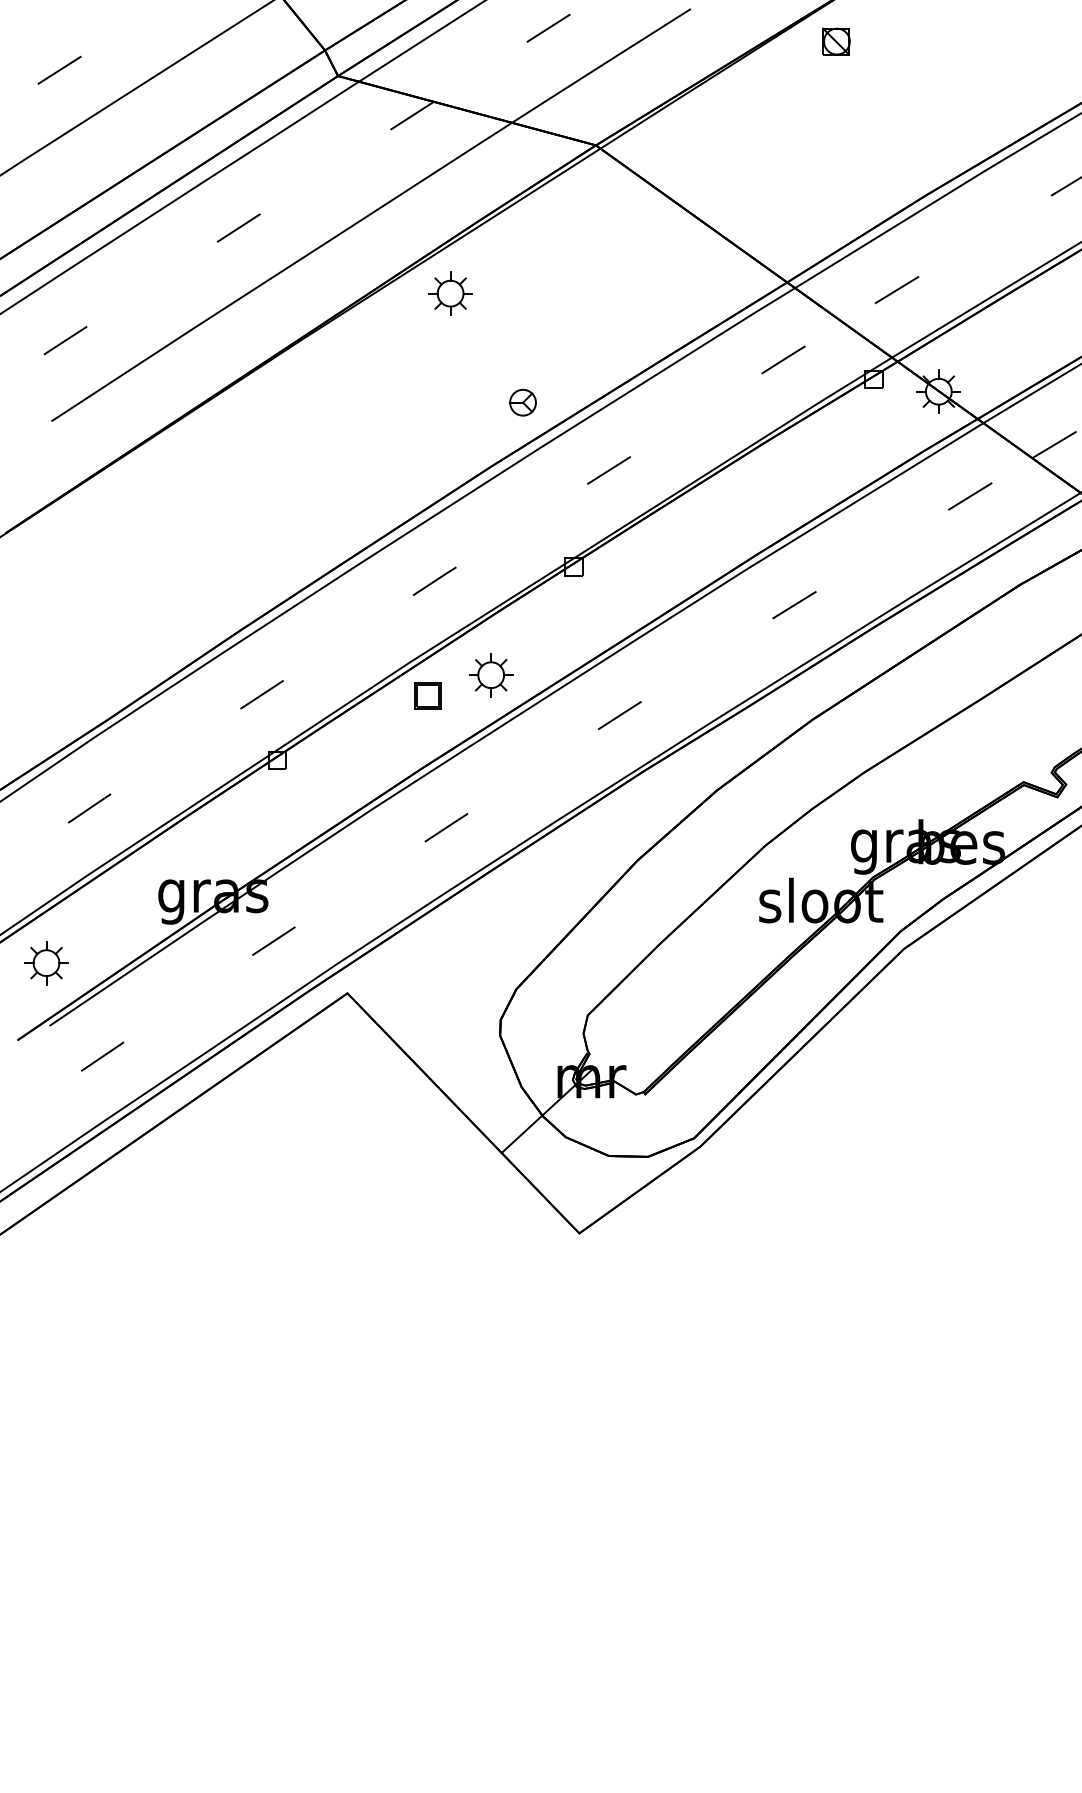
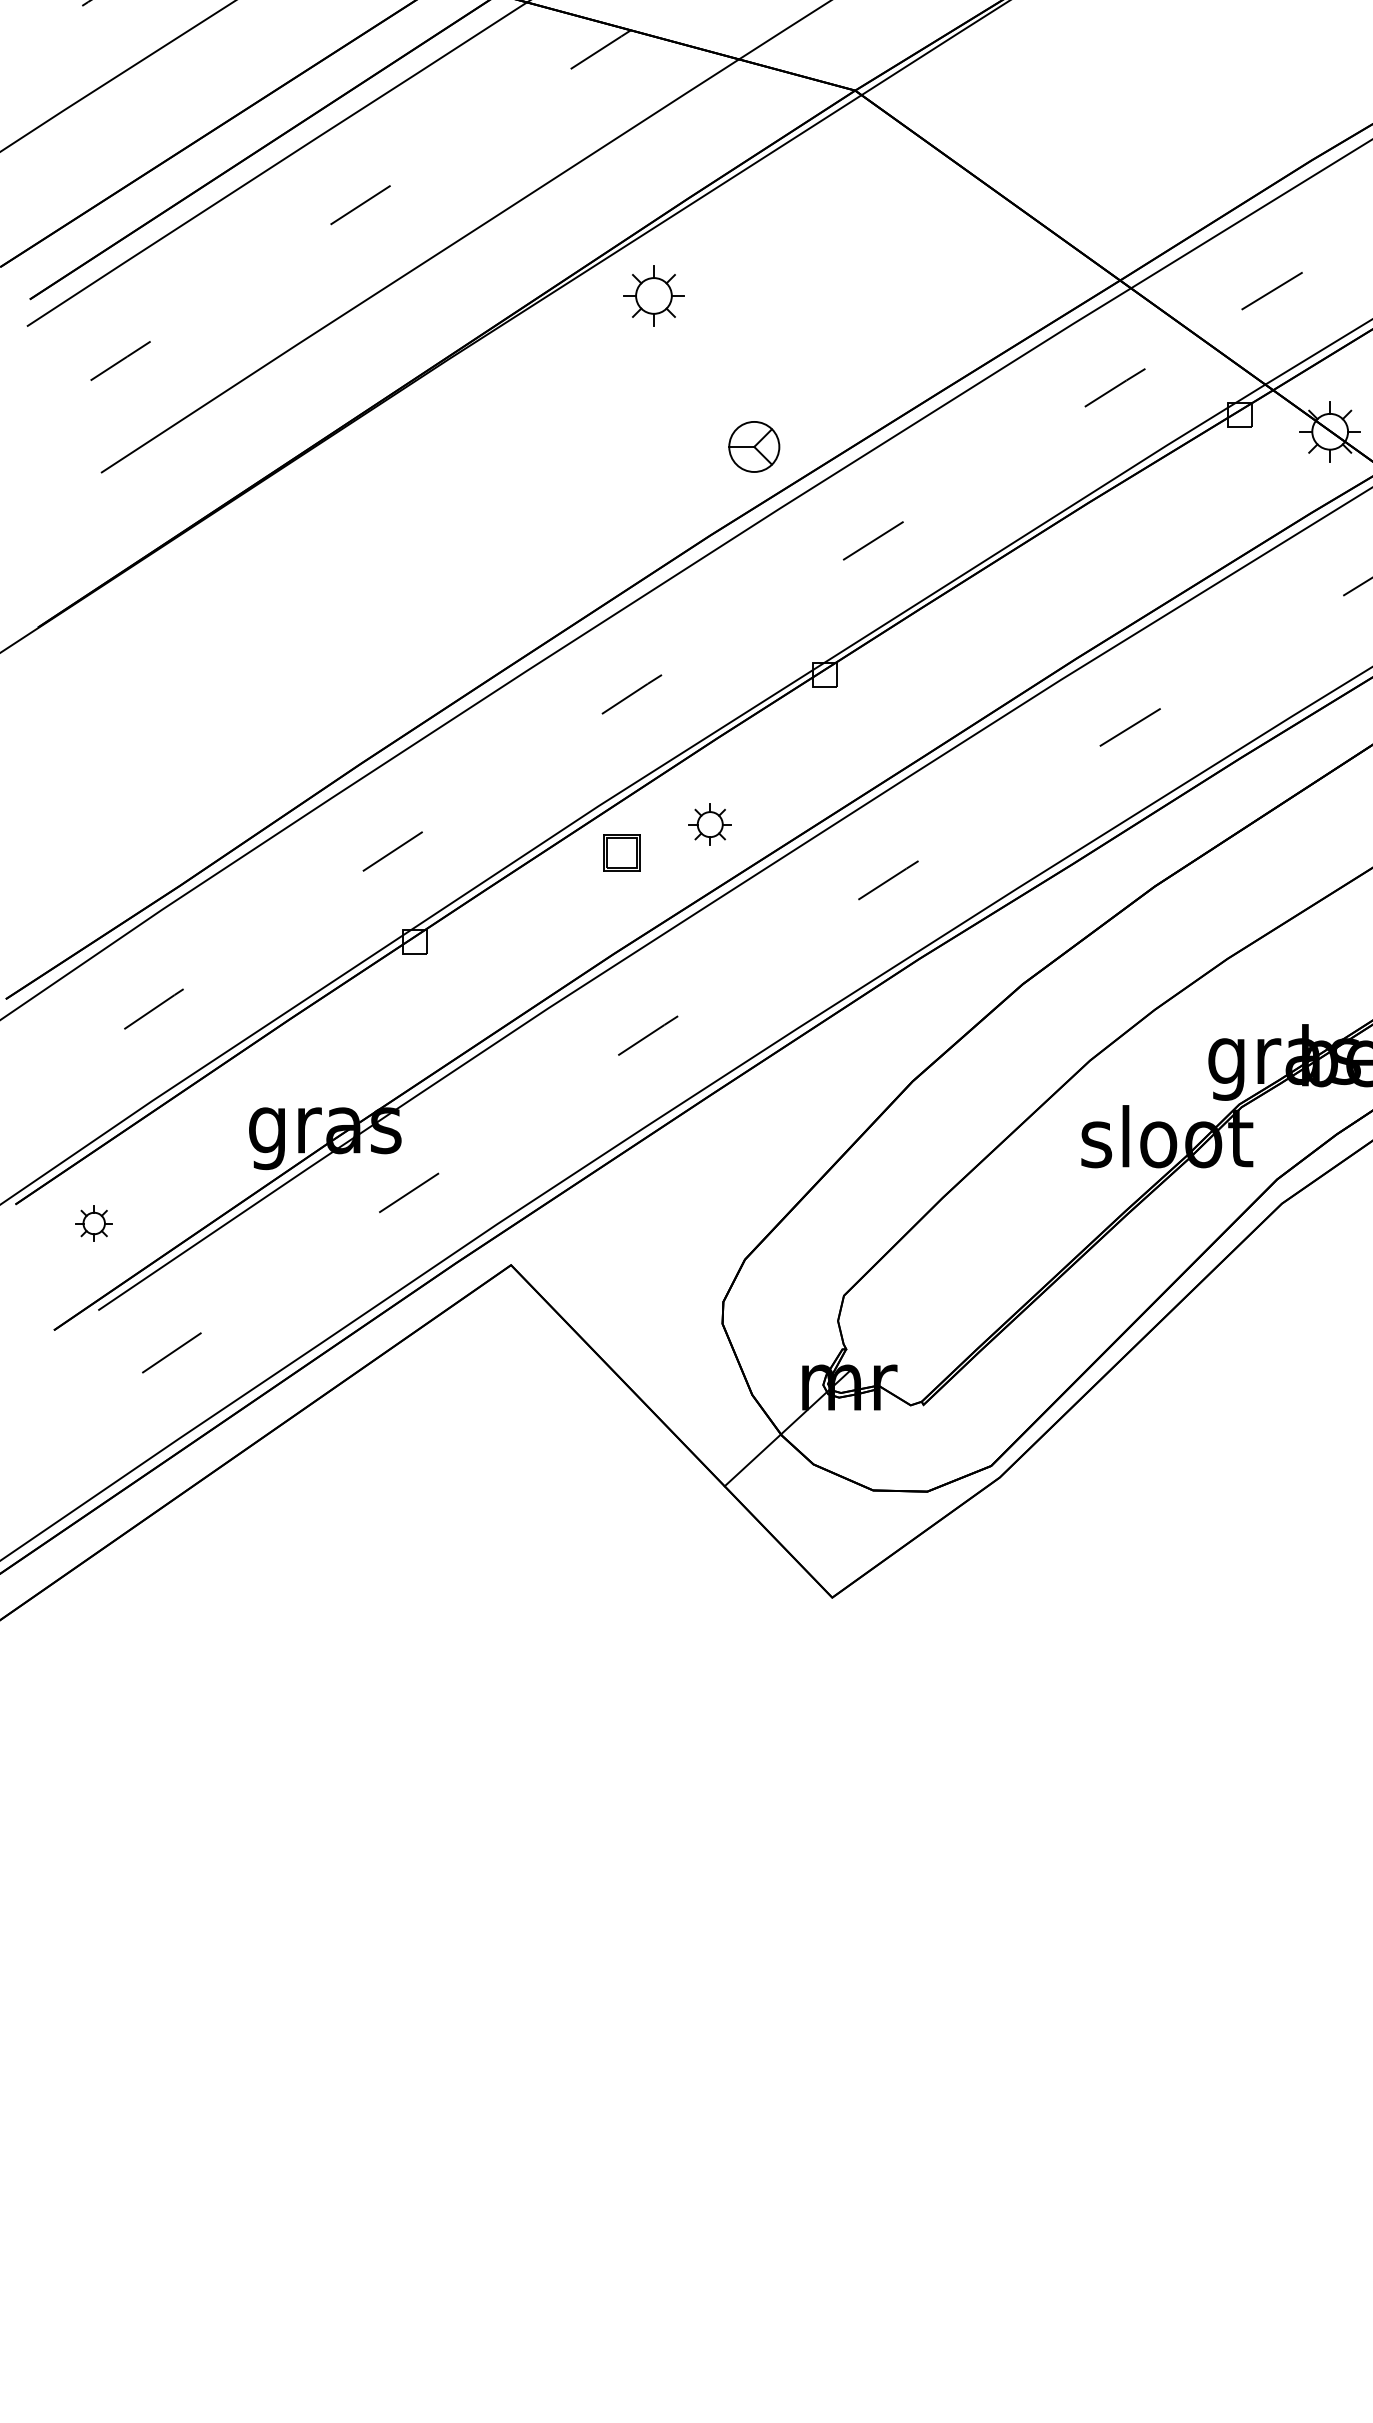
part: (522, 402) -> (753, 446), size x1.4
part: (491, 675) -> (710, 824), size x0.7
part: (46, 963) -> (94, 1223), size x0.6

